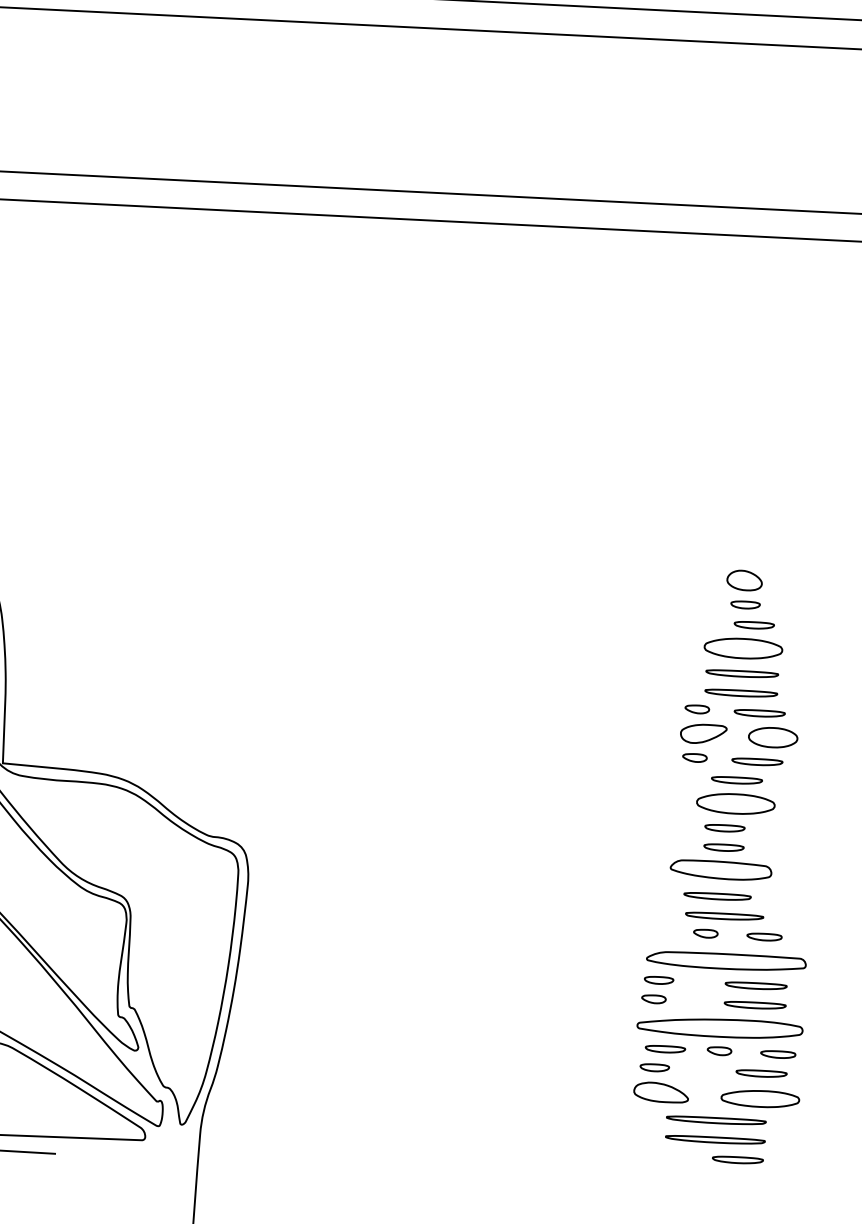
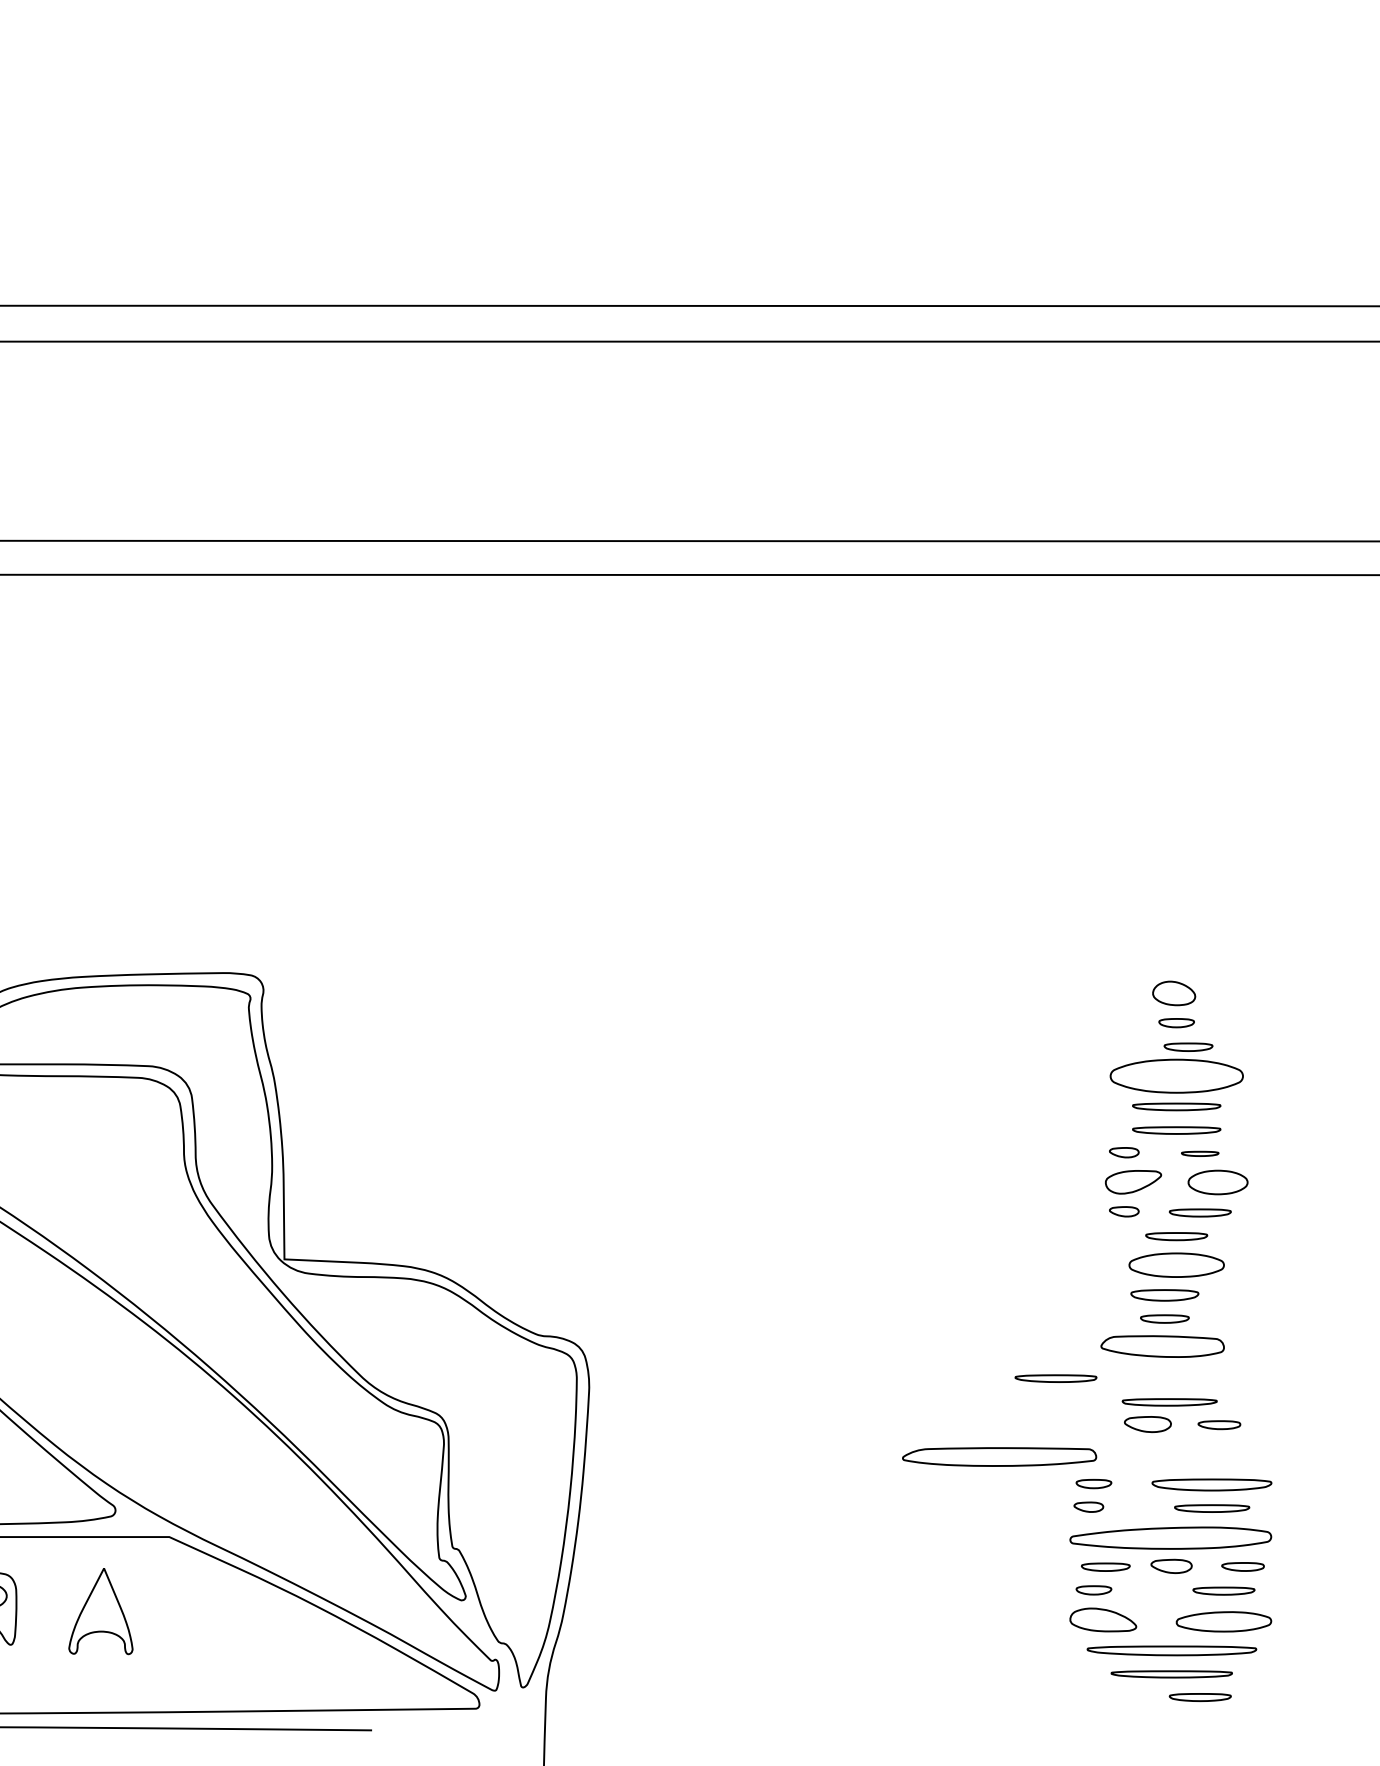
part: (743, 648) -> (1176, 1075), size x1.4
part: (759, 713) -> (1199, 1153), size x0.6
part: (724, 828) -> (1164, 1295), size x1.4
part: (717, 896) -> (1055, 1378), moved
part: (705, 933) -> (1147, 1424), size x1.6
part: (726, 961) -> (999, 1456), moved
part: (756, 985) -> (1212, 1484), size x1.6
part: (719, 1050) -> (1171, 1565), size x1.4
part: (716, 1120) -> (1171, 1650), size x1.4

